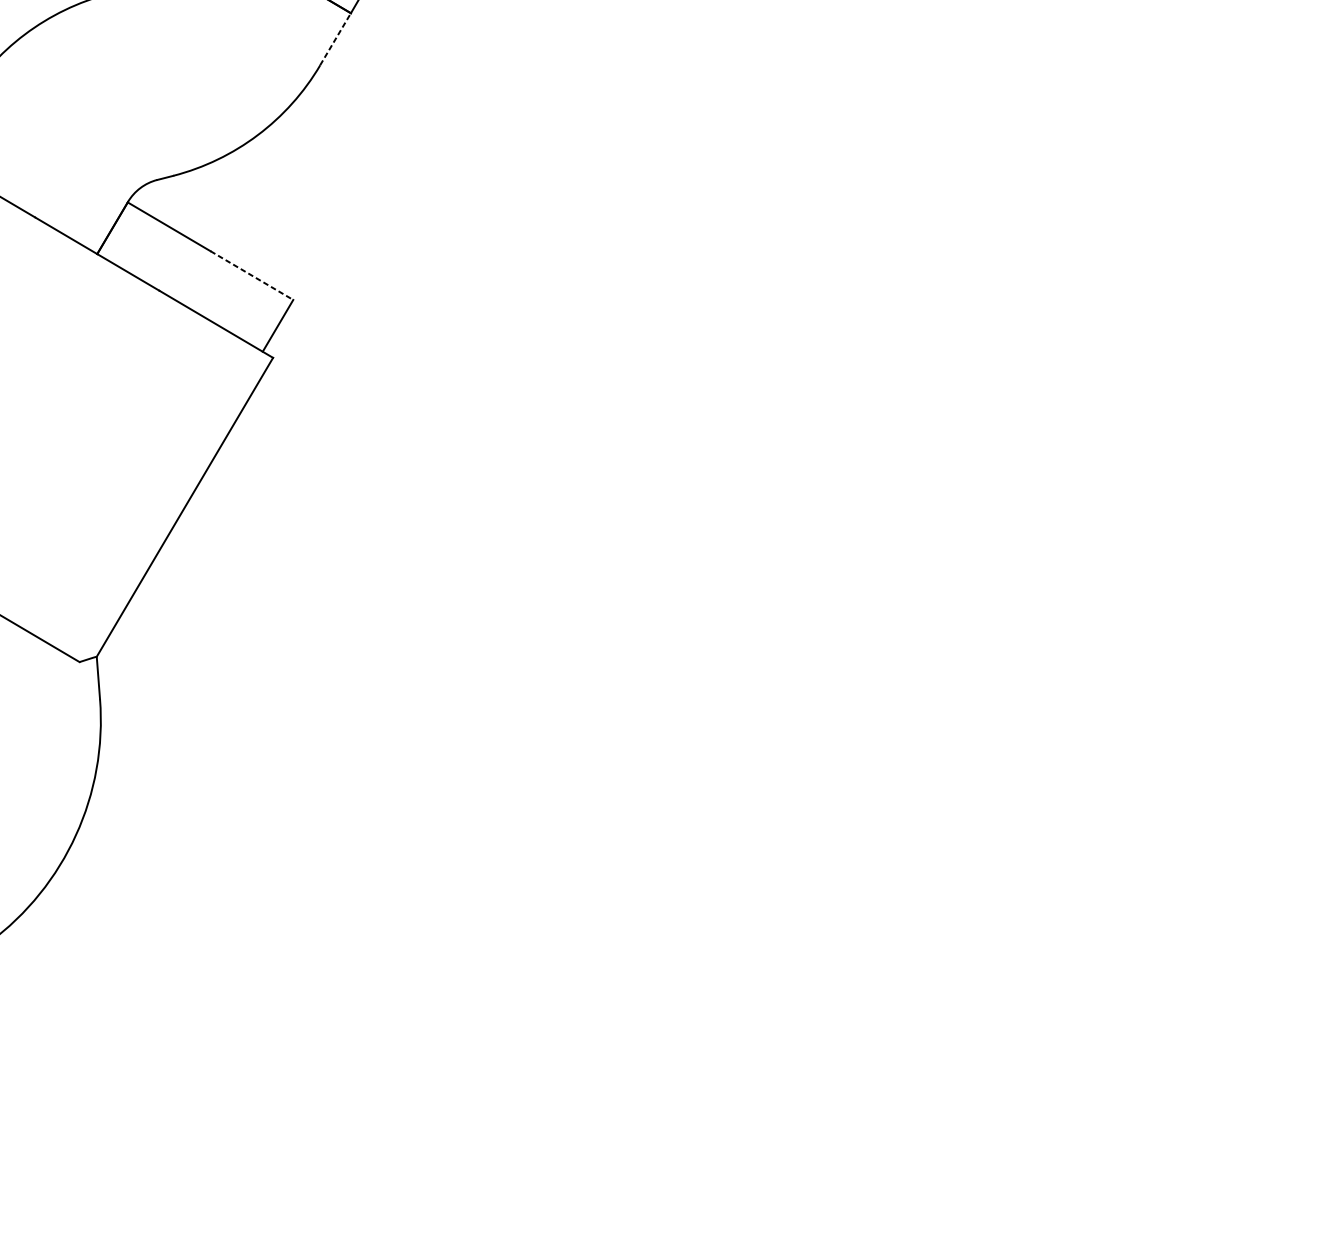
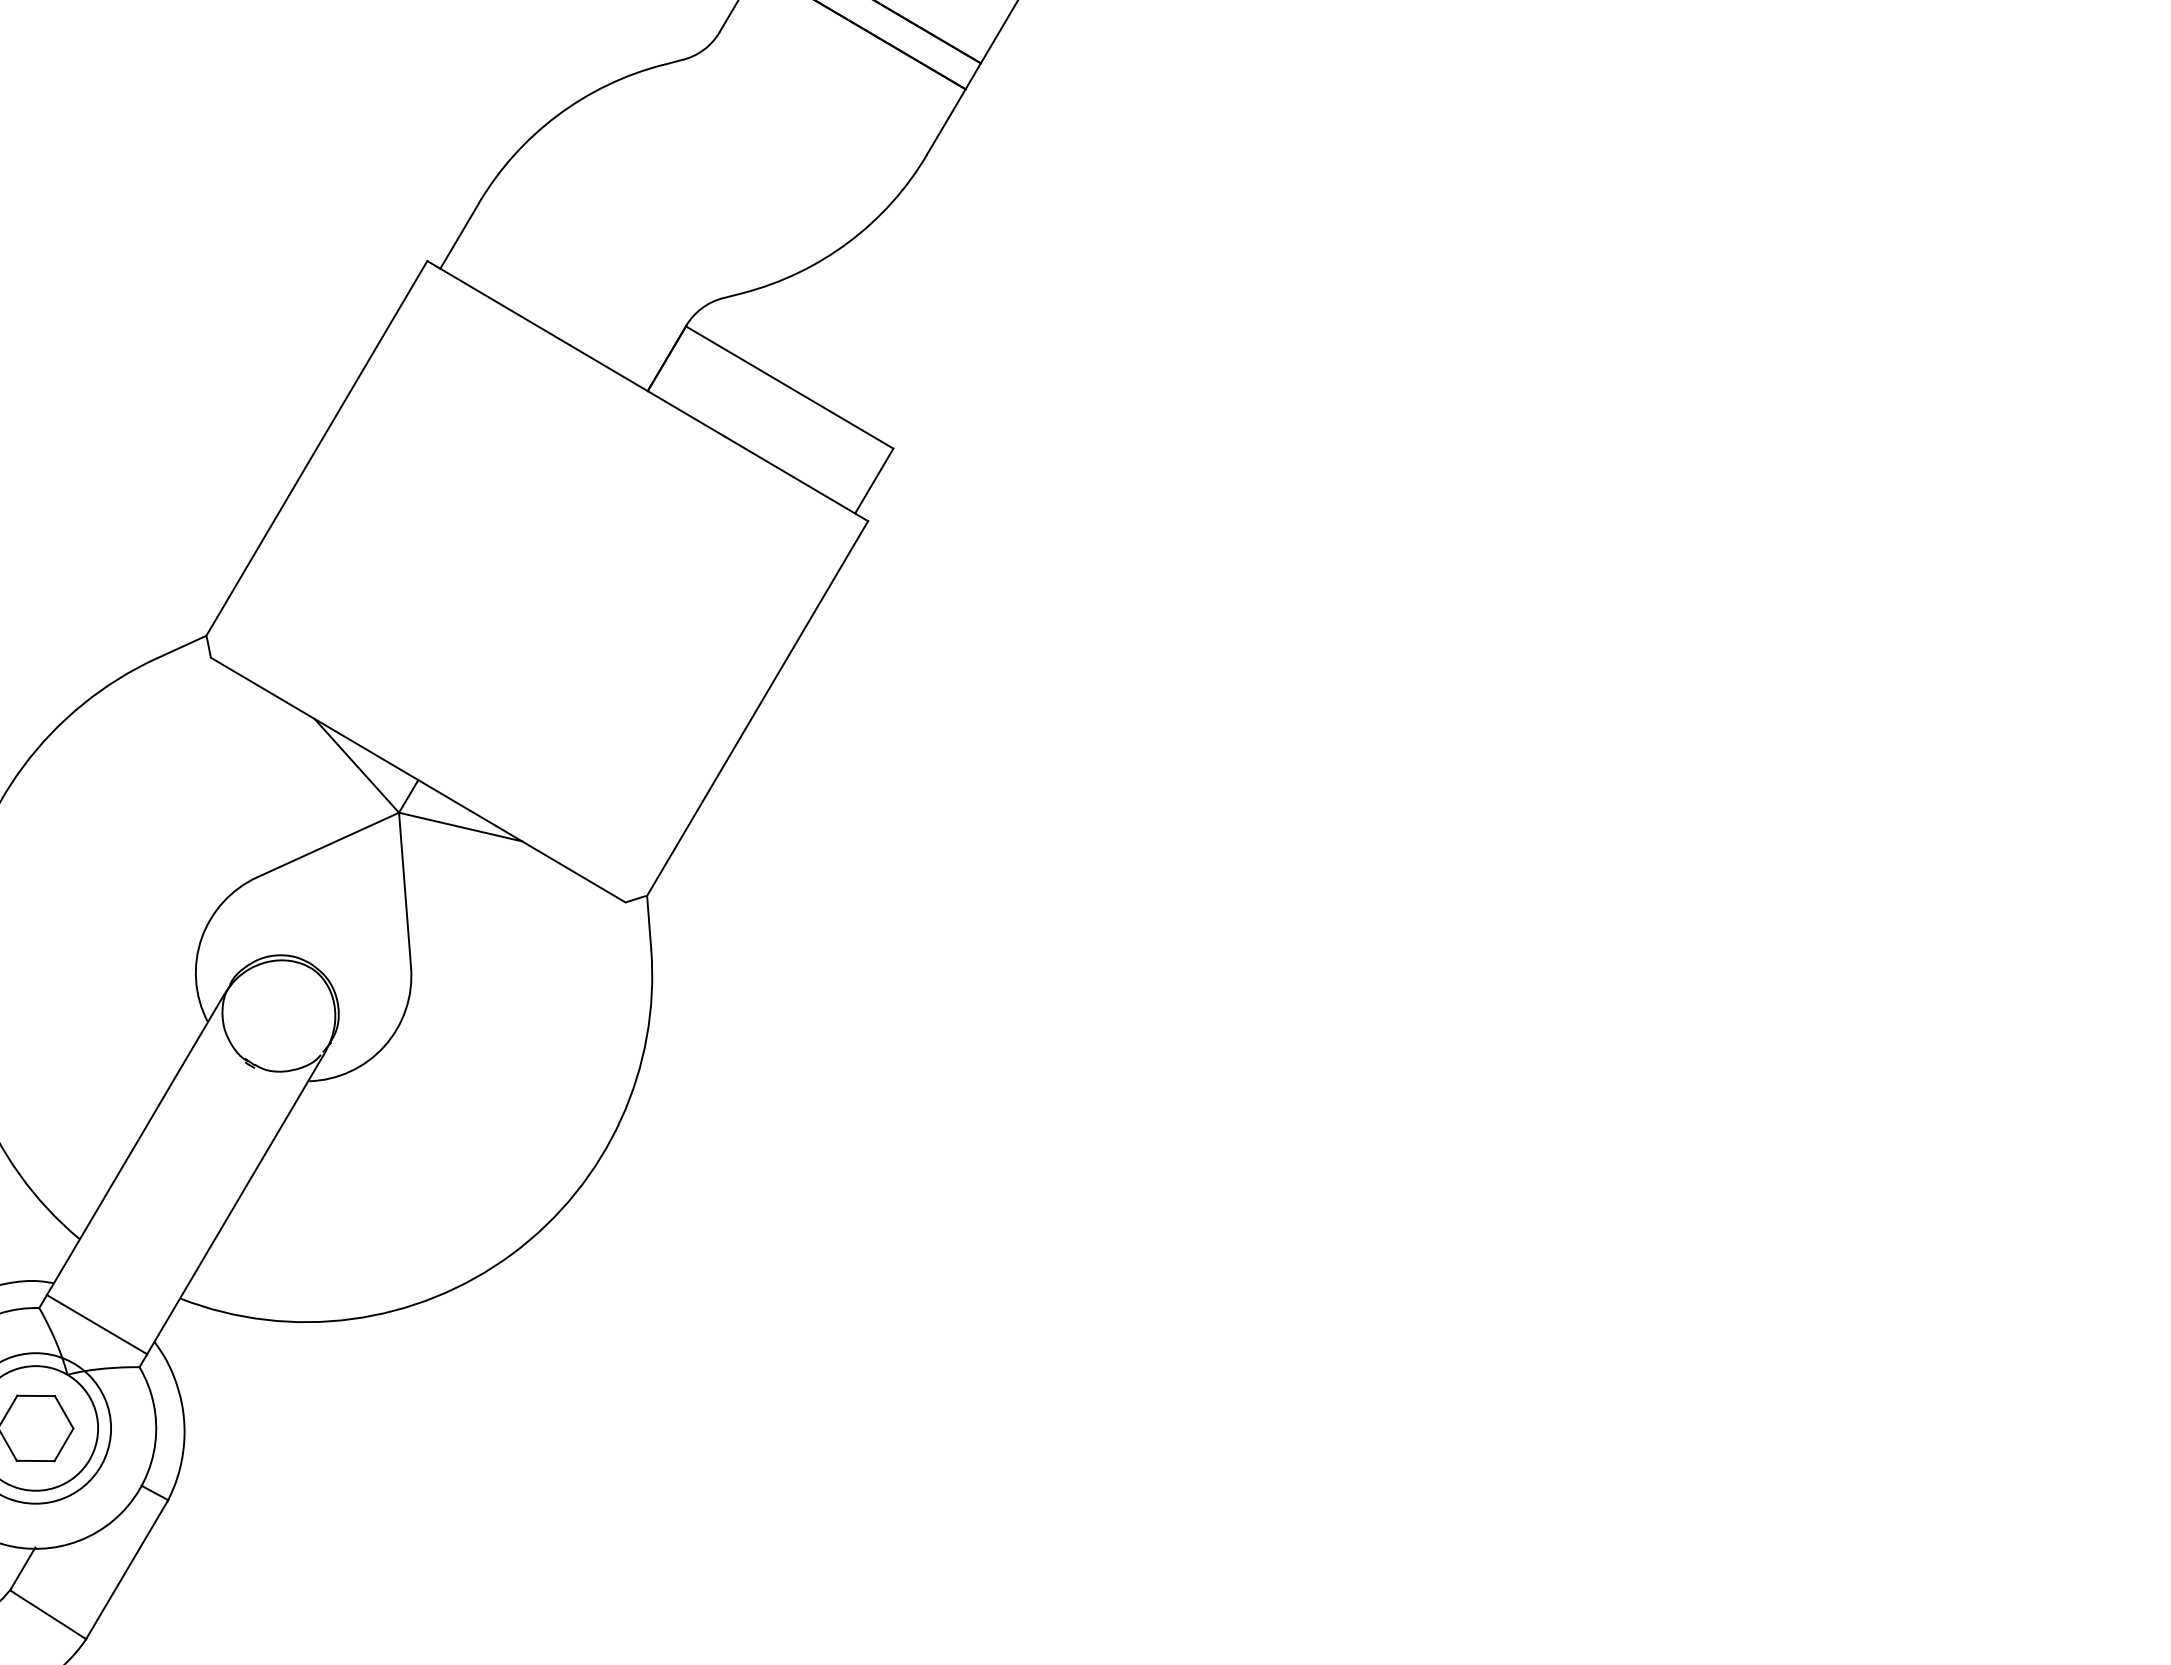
line: (335, 38) -> (946, 121), dashed -> solid
line: (251, 275) -> (841, 418), dashed -> solid

